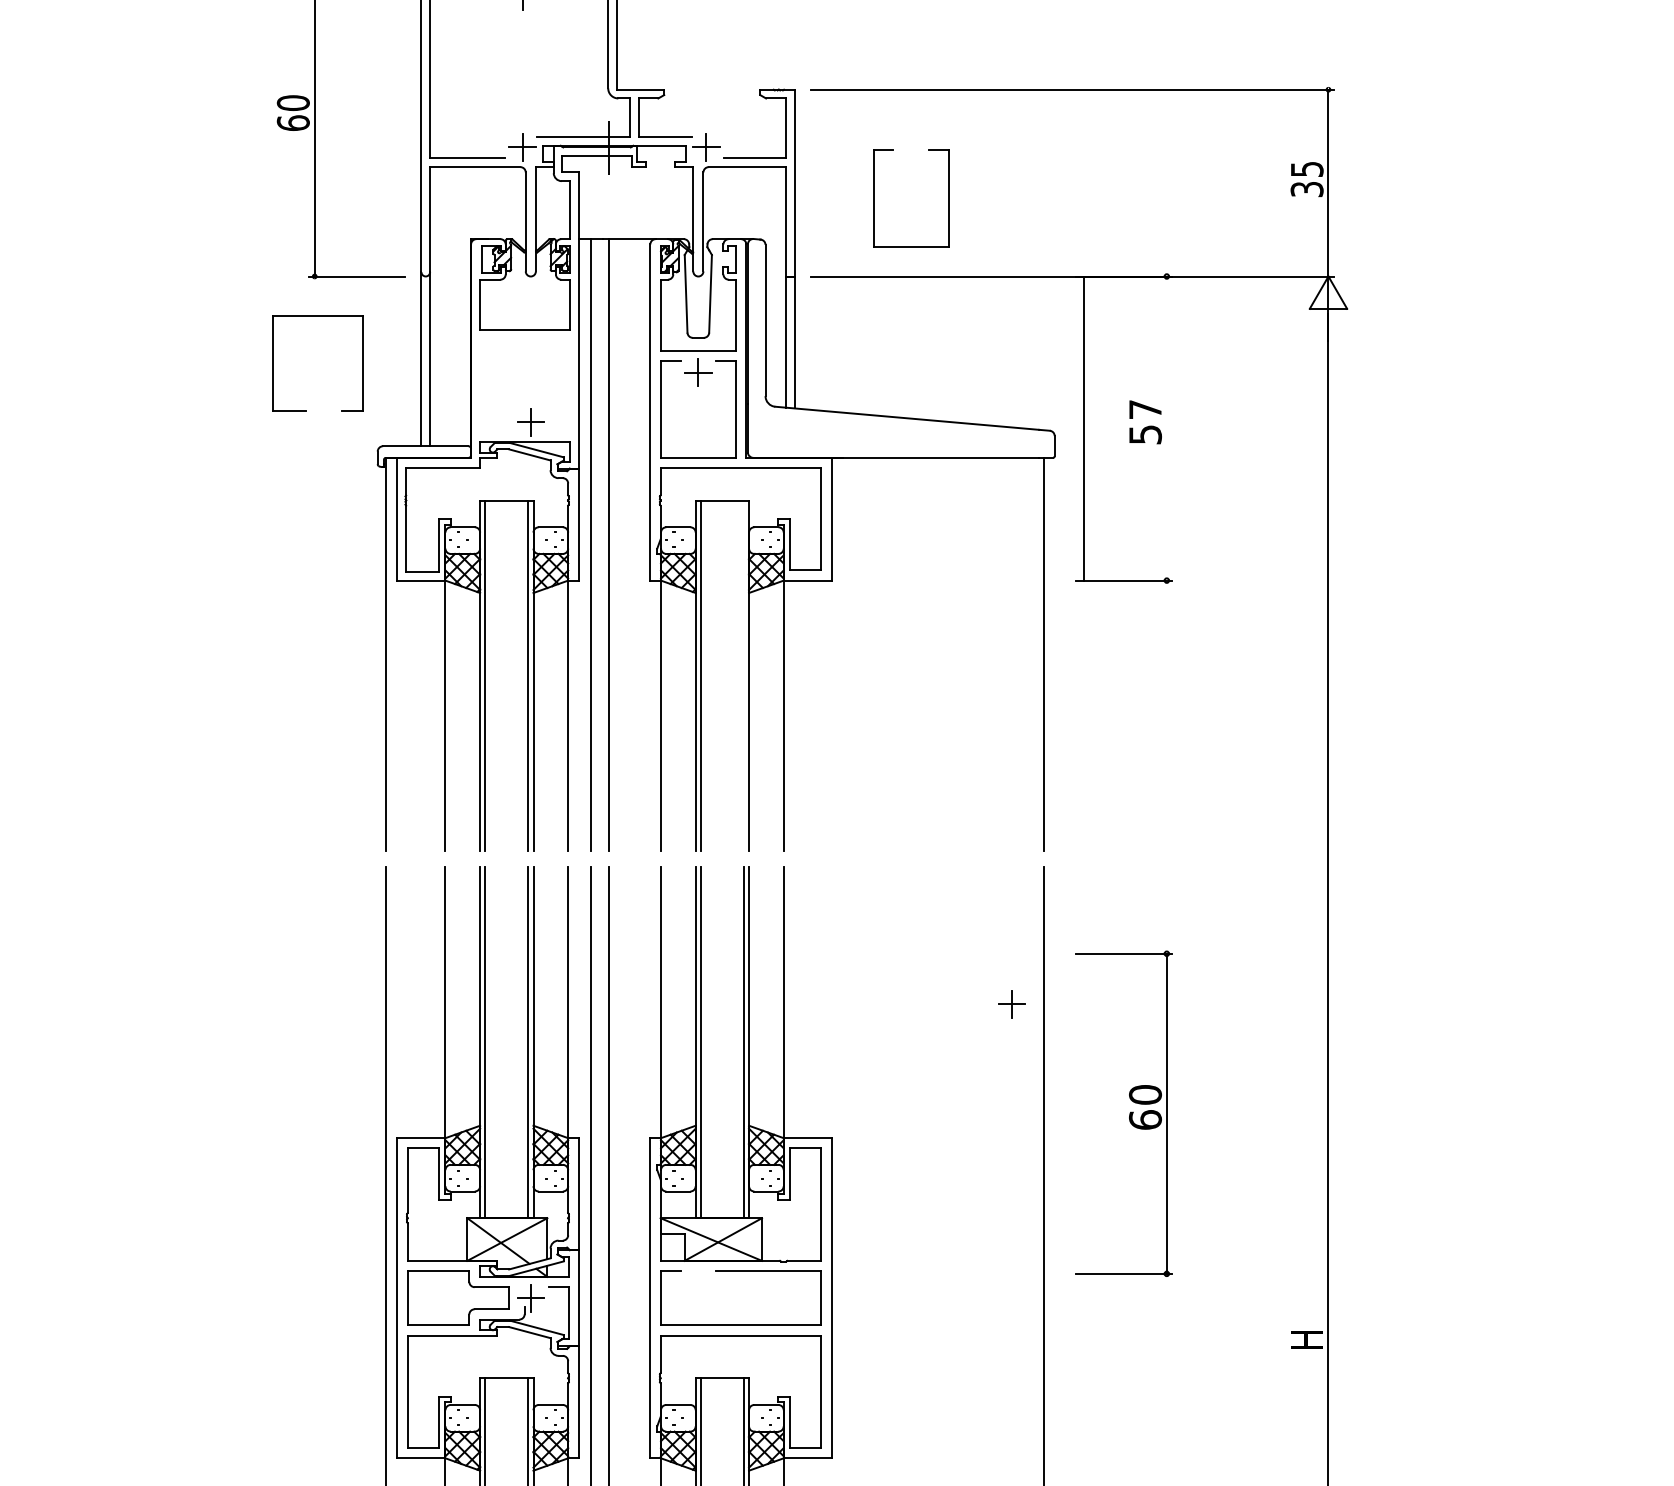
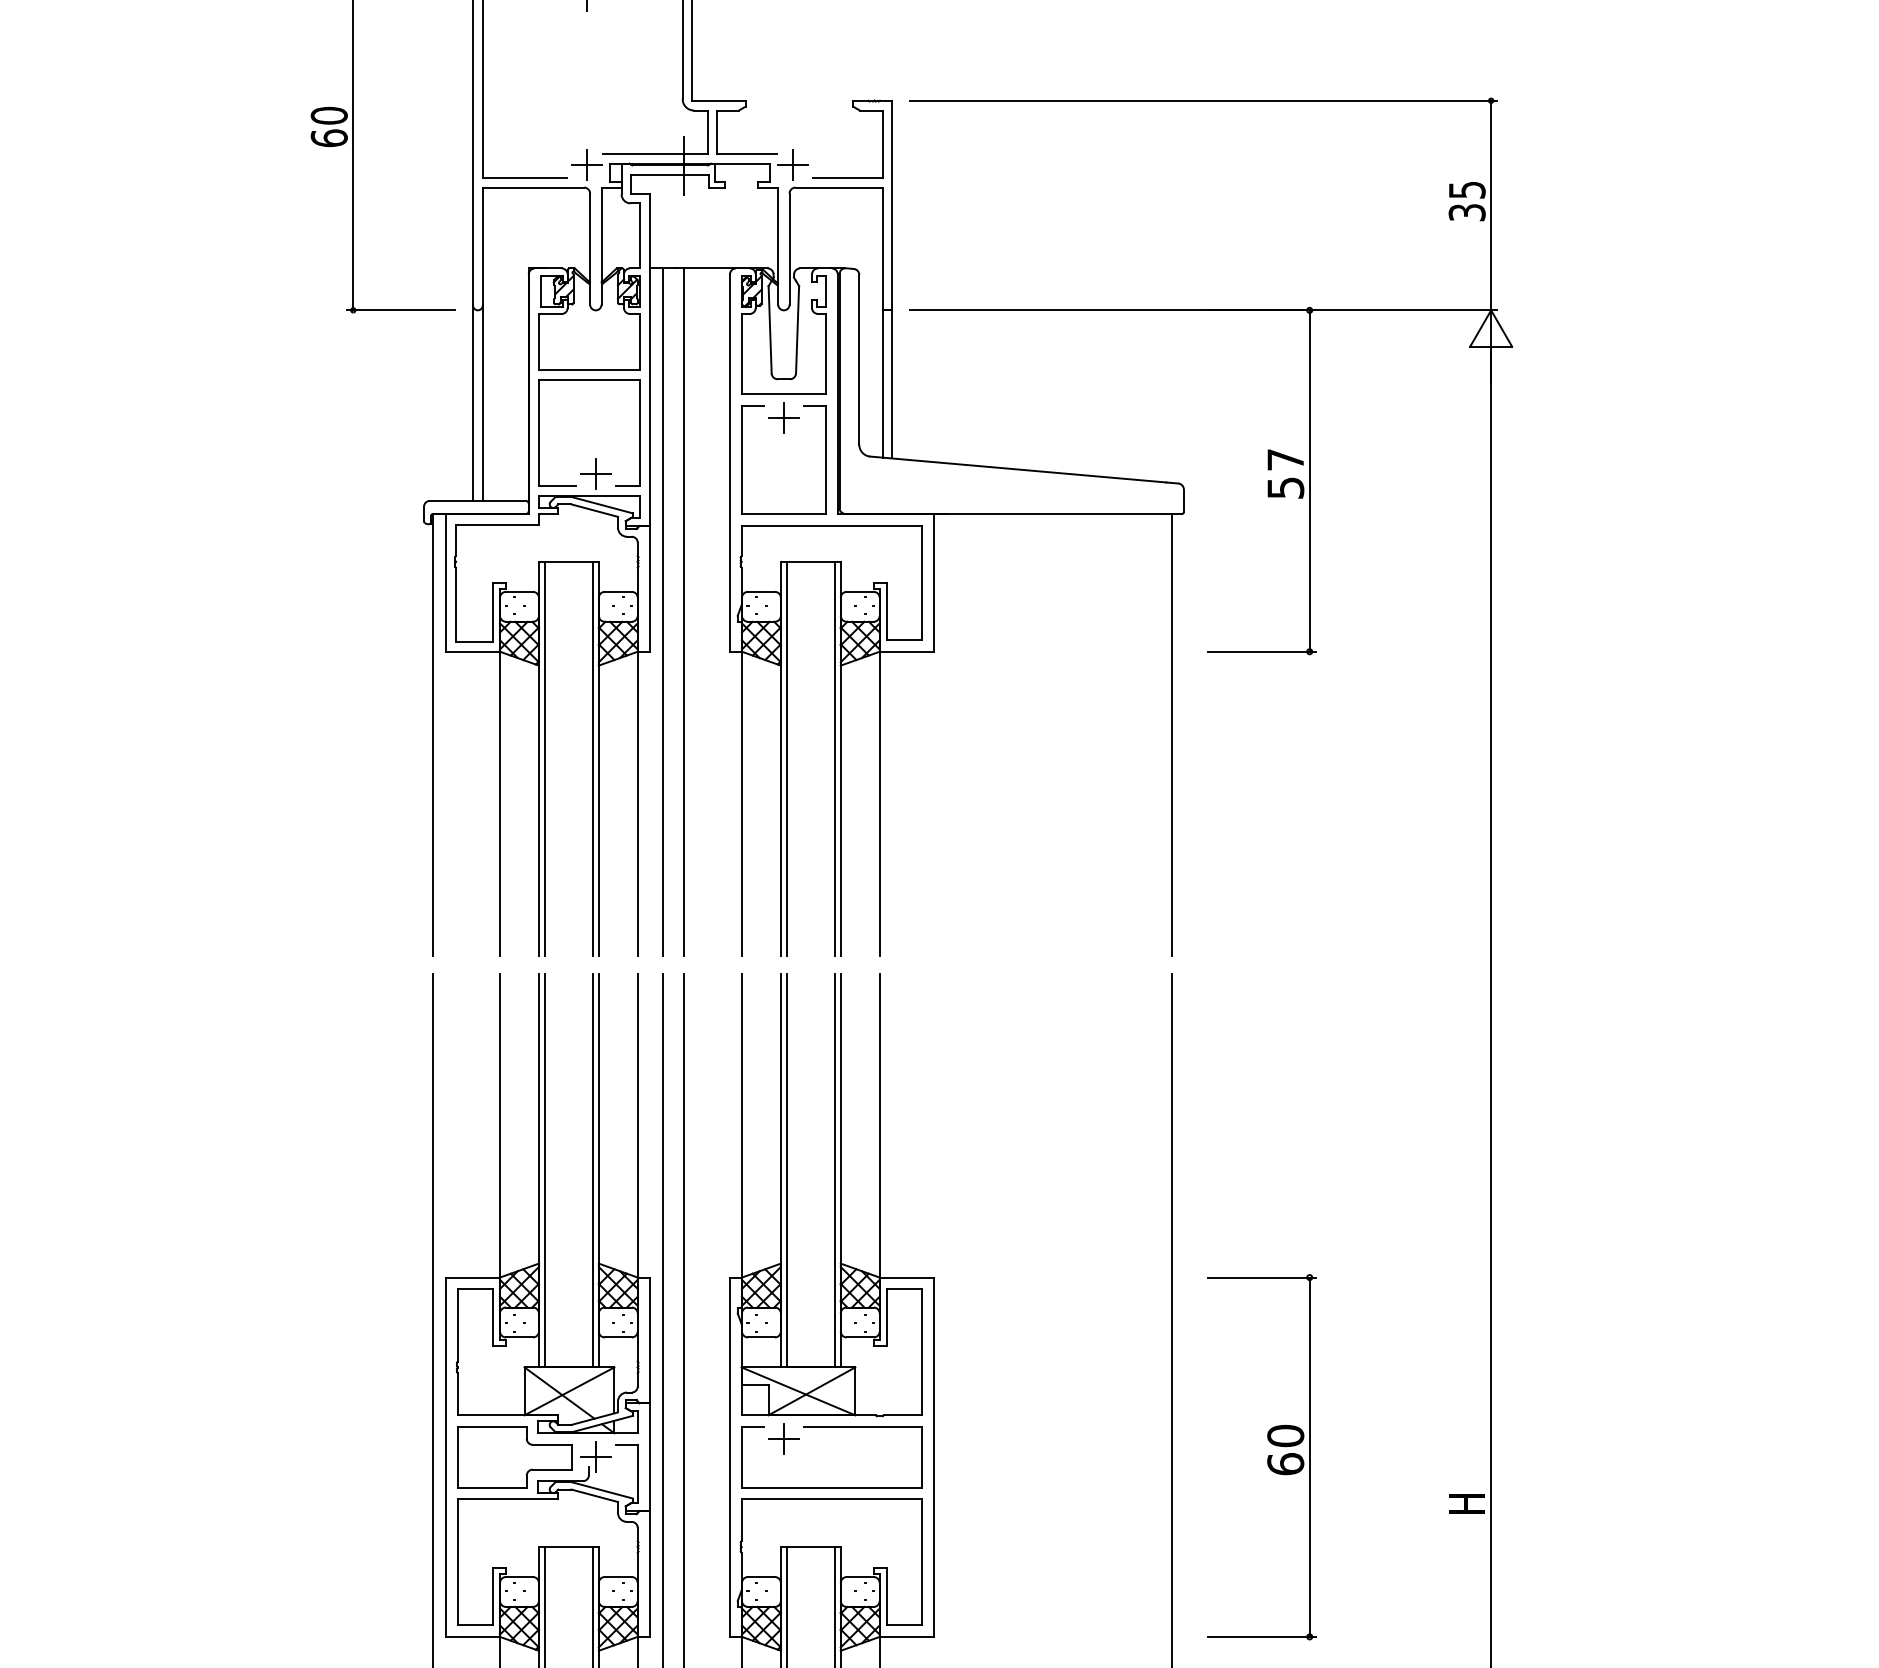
part: (874, 198) -> (981, 222), removed
part: (273, 363) -> (539, 432), moved
line: (1083, 428) -> (1309, 480), moved
line: (743, 675) -> (834, 758), added
part: (1011, 1003) -> (783, 1438), moved
part: (1123, 1114) -> (1261, 1457), moved

